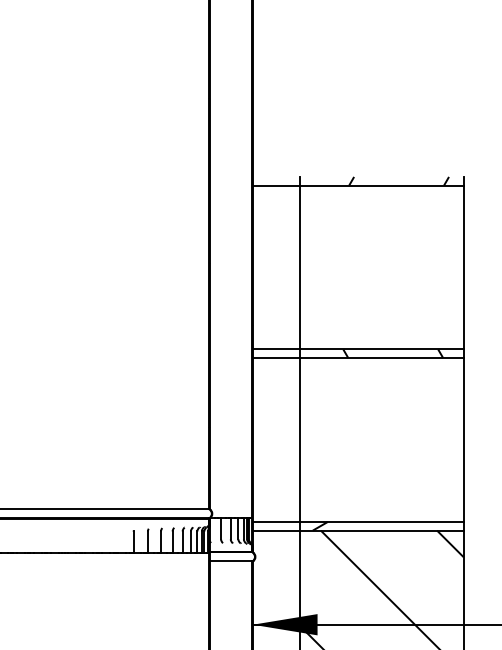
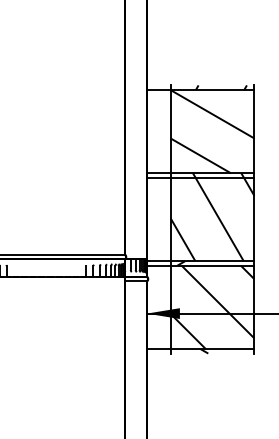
hatch: (381, 267) -> (212, 131), added
hatch: (381, 440) -> (212, 219), added

